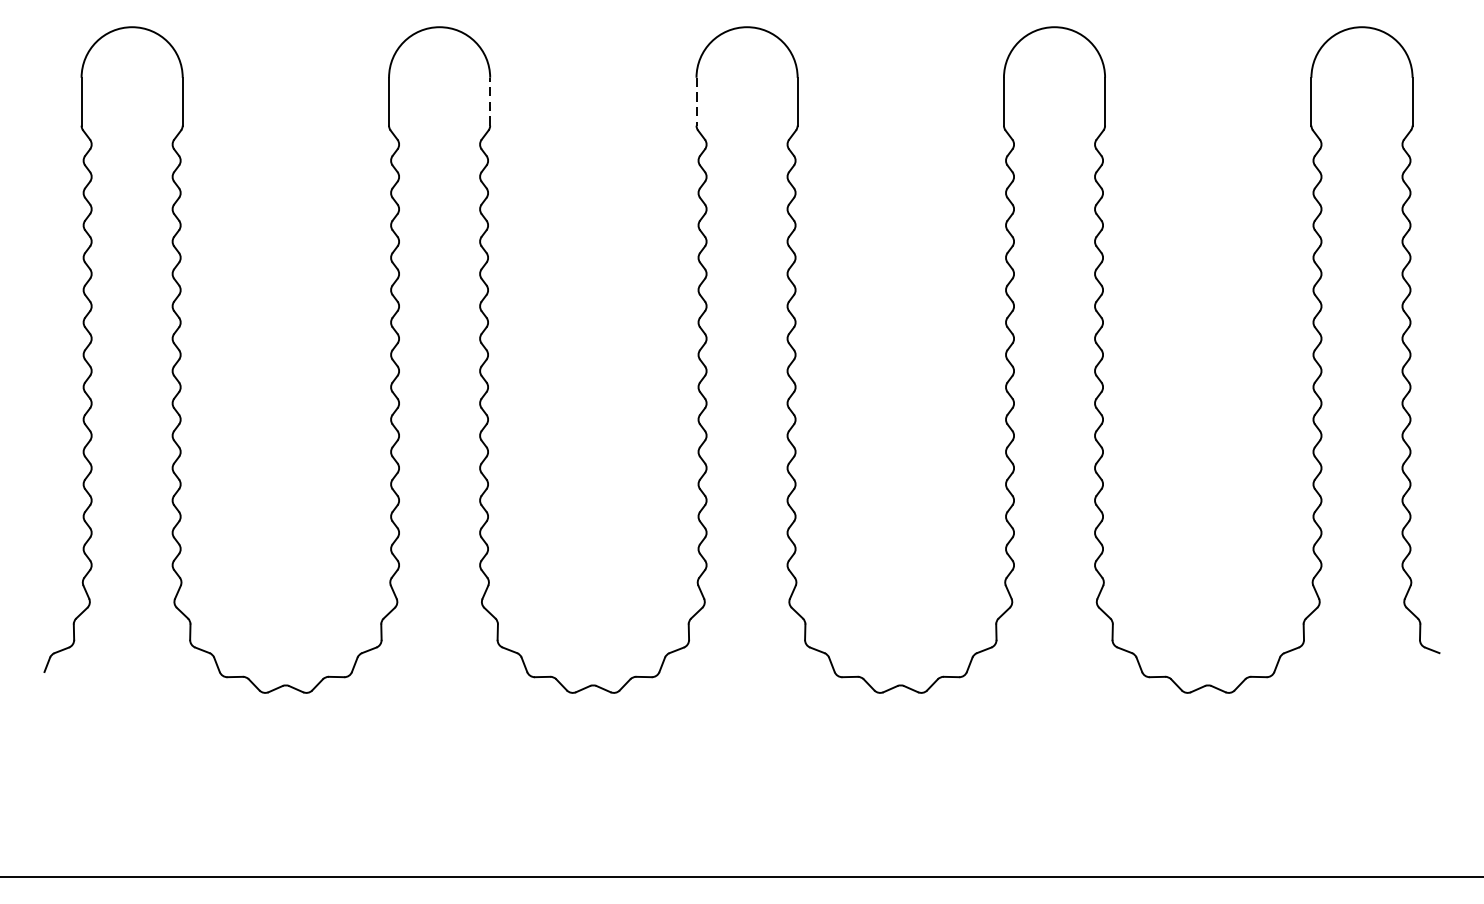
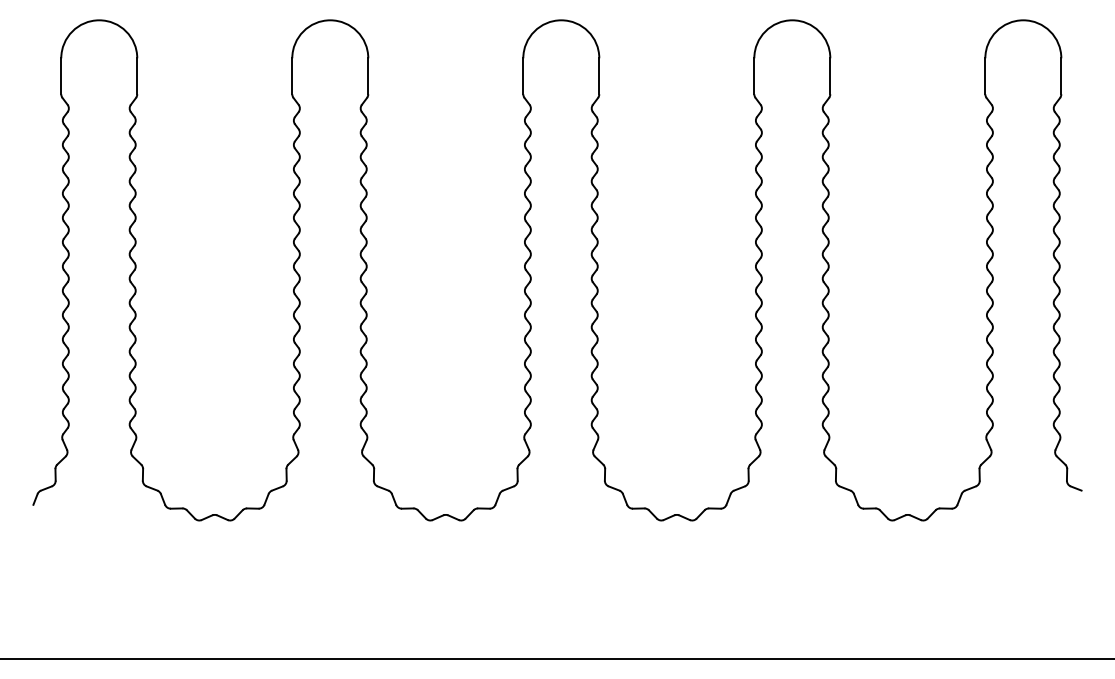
line: (490, 101) -> (368, 76), dashed -> solid
line: (696, 101) -> (523, 76), dashed -> solid

